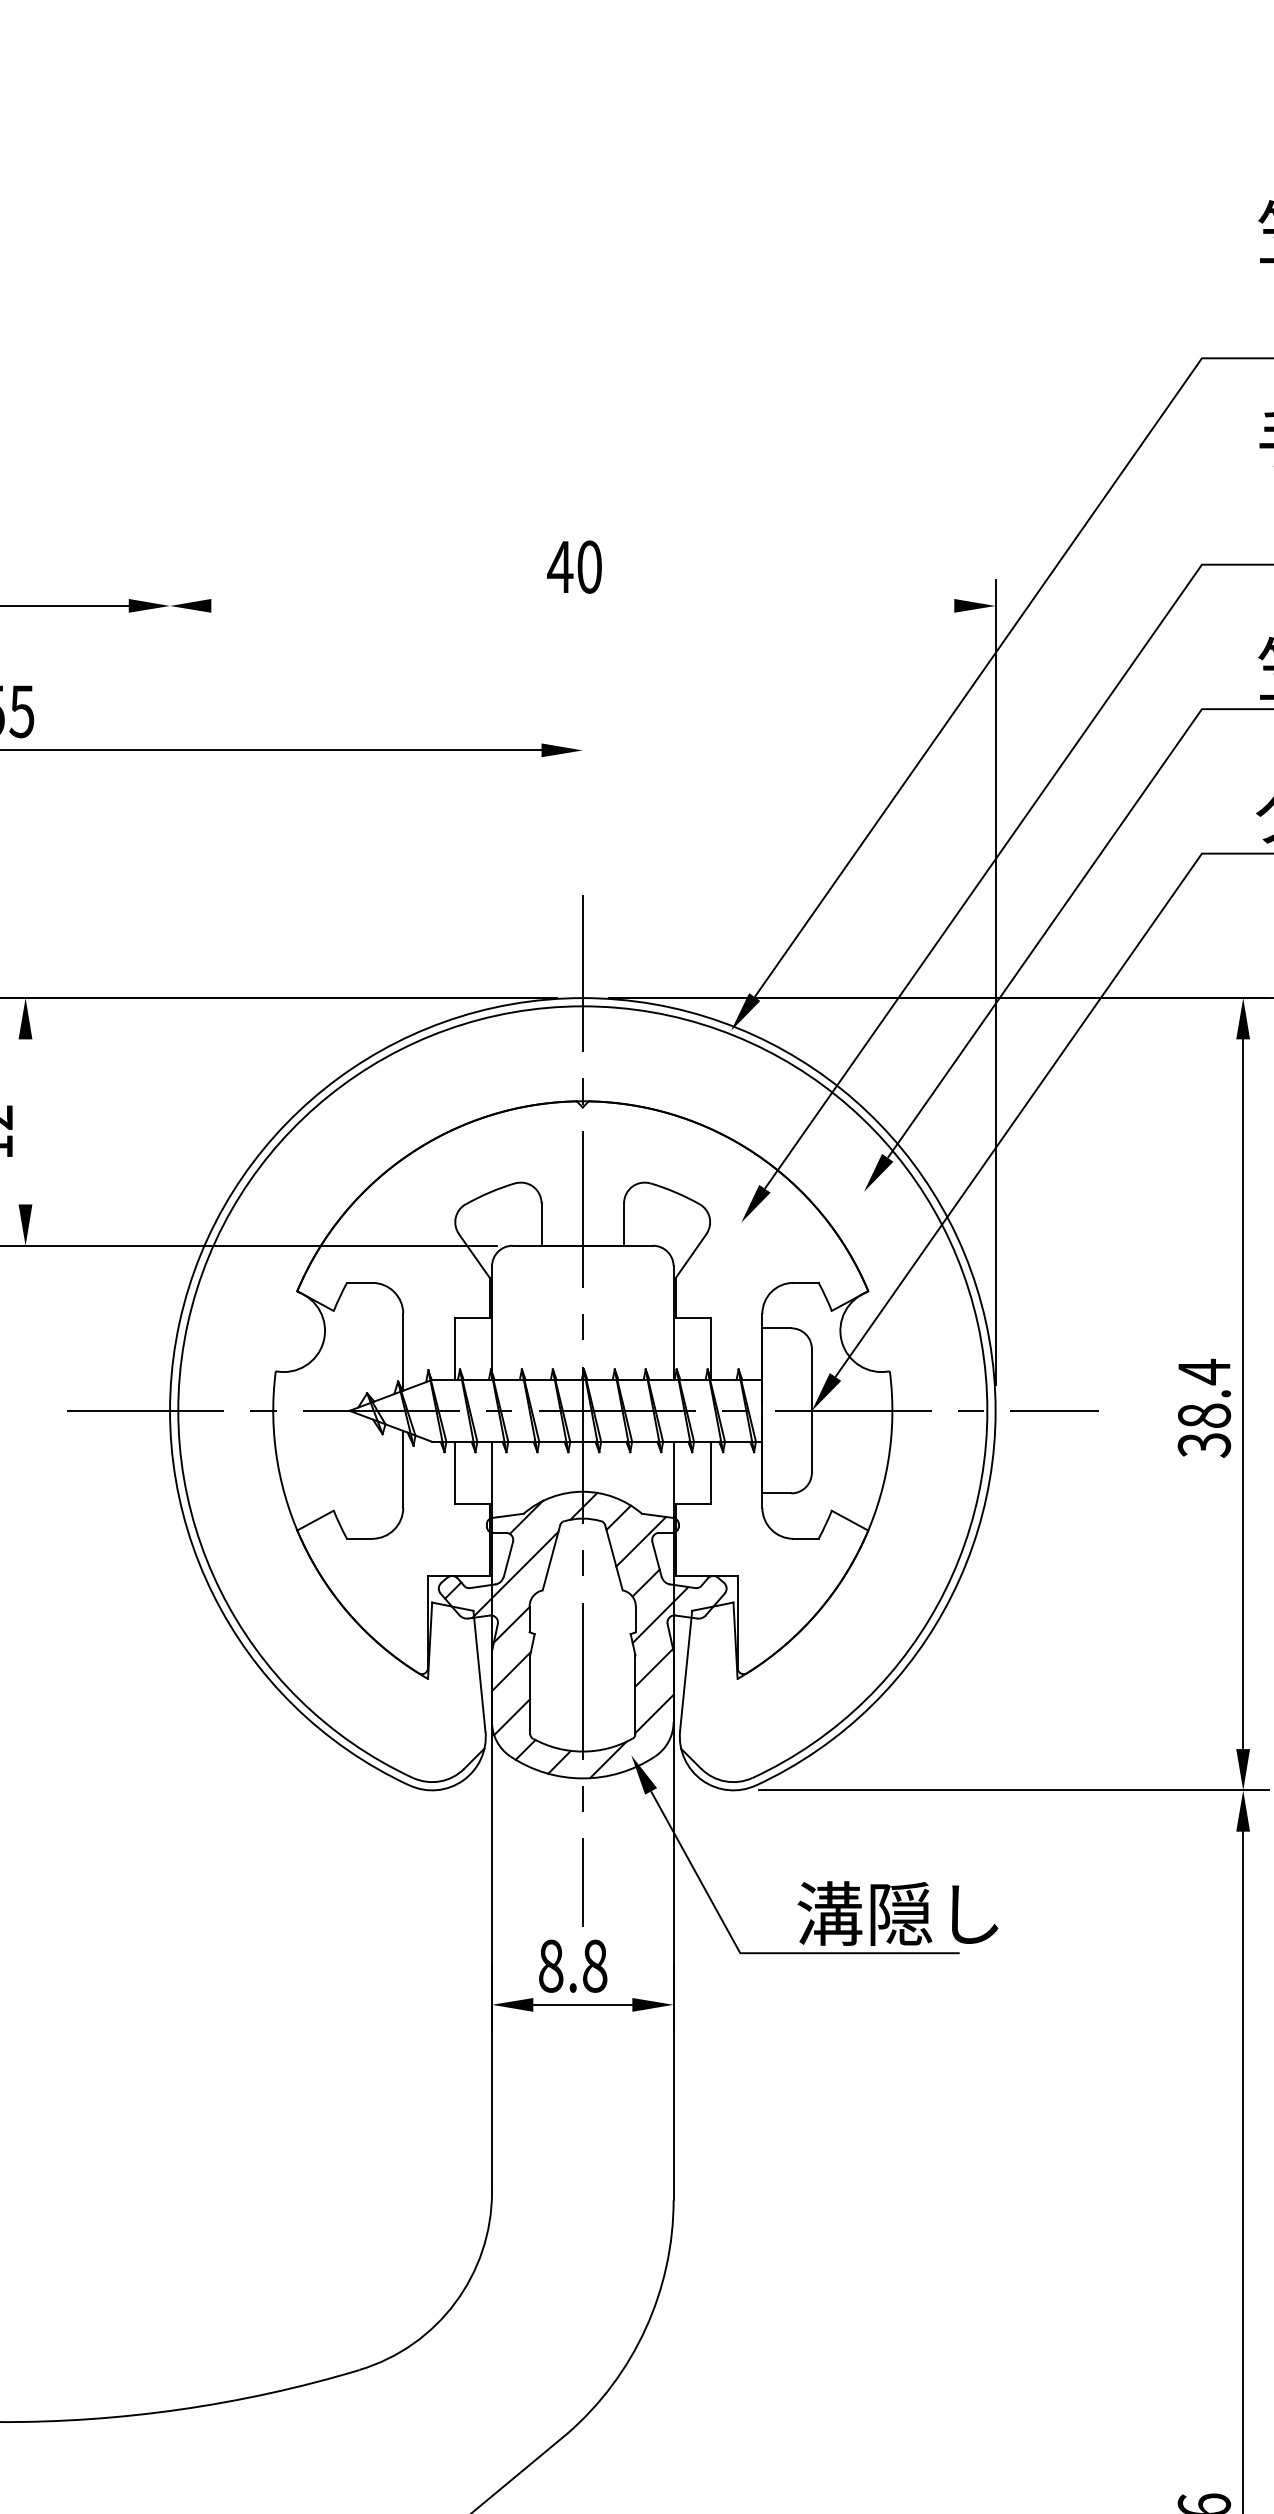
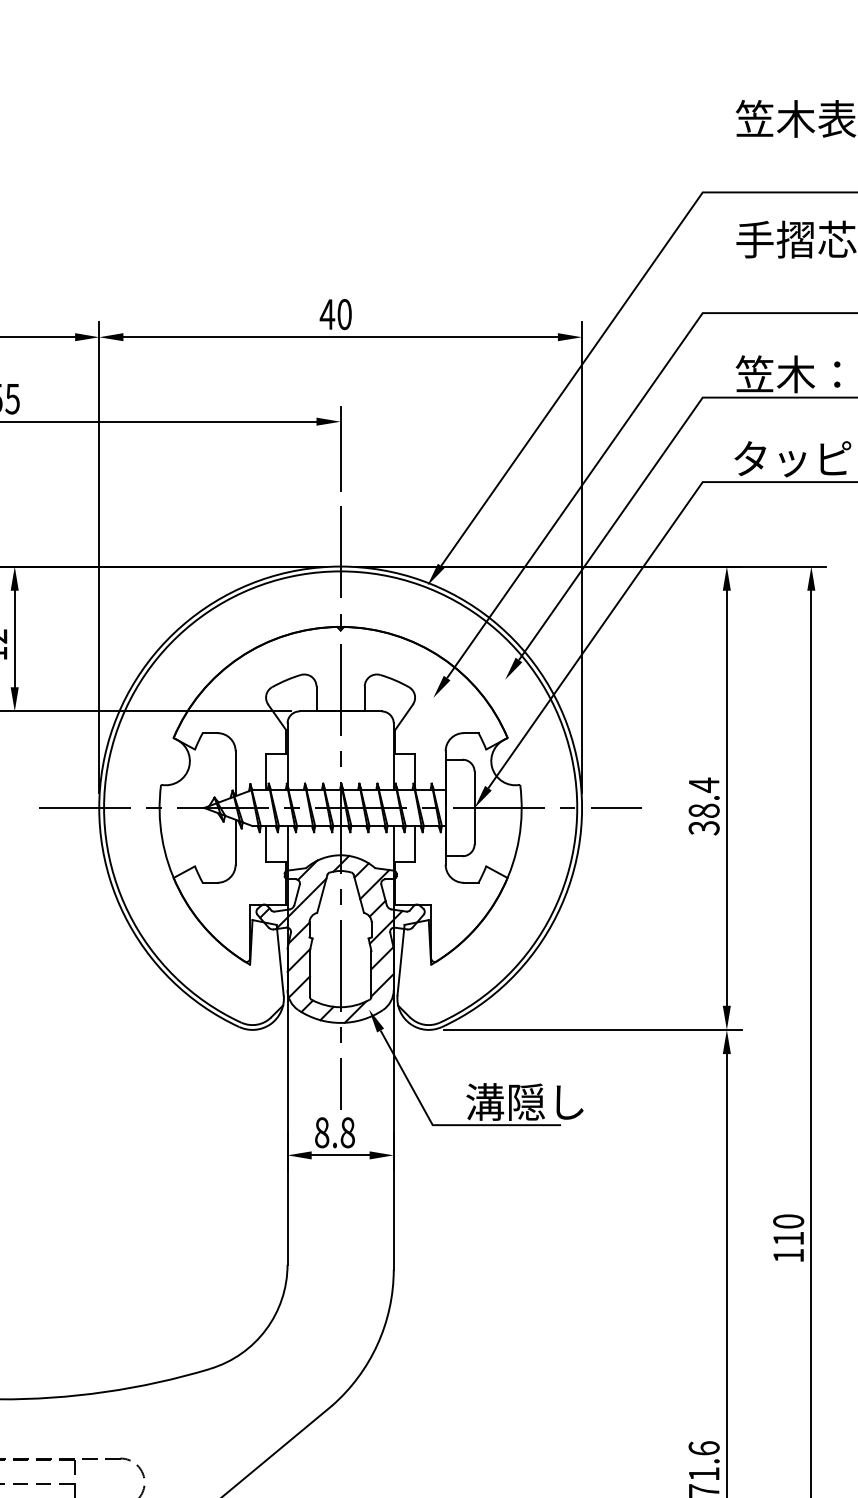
line: (582, 606) -> (340, 337), added
line: (582, 796) -> (340, 448), added
line: (170, 982) -> (99, 557), added
line: (25, 1121) -> (14, 638), added

